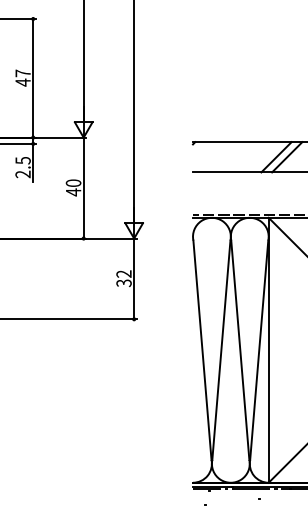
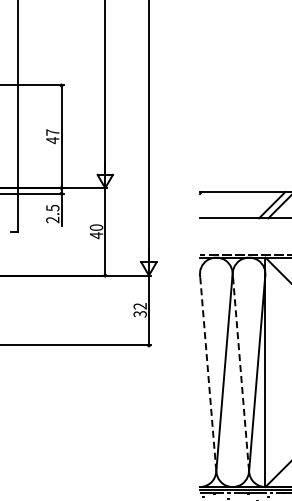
line: (202, 350) -> (208, 372), solid -> dashed
line: (239, 350) -> (240, 372), solid -> dashed

